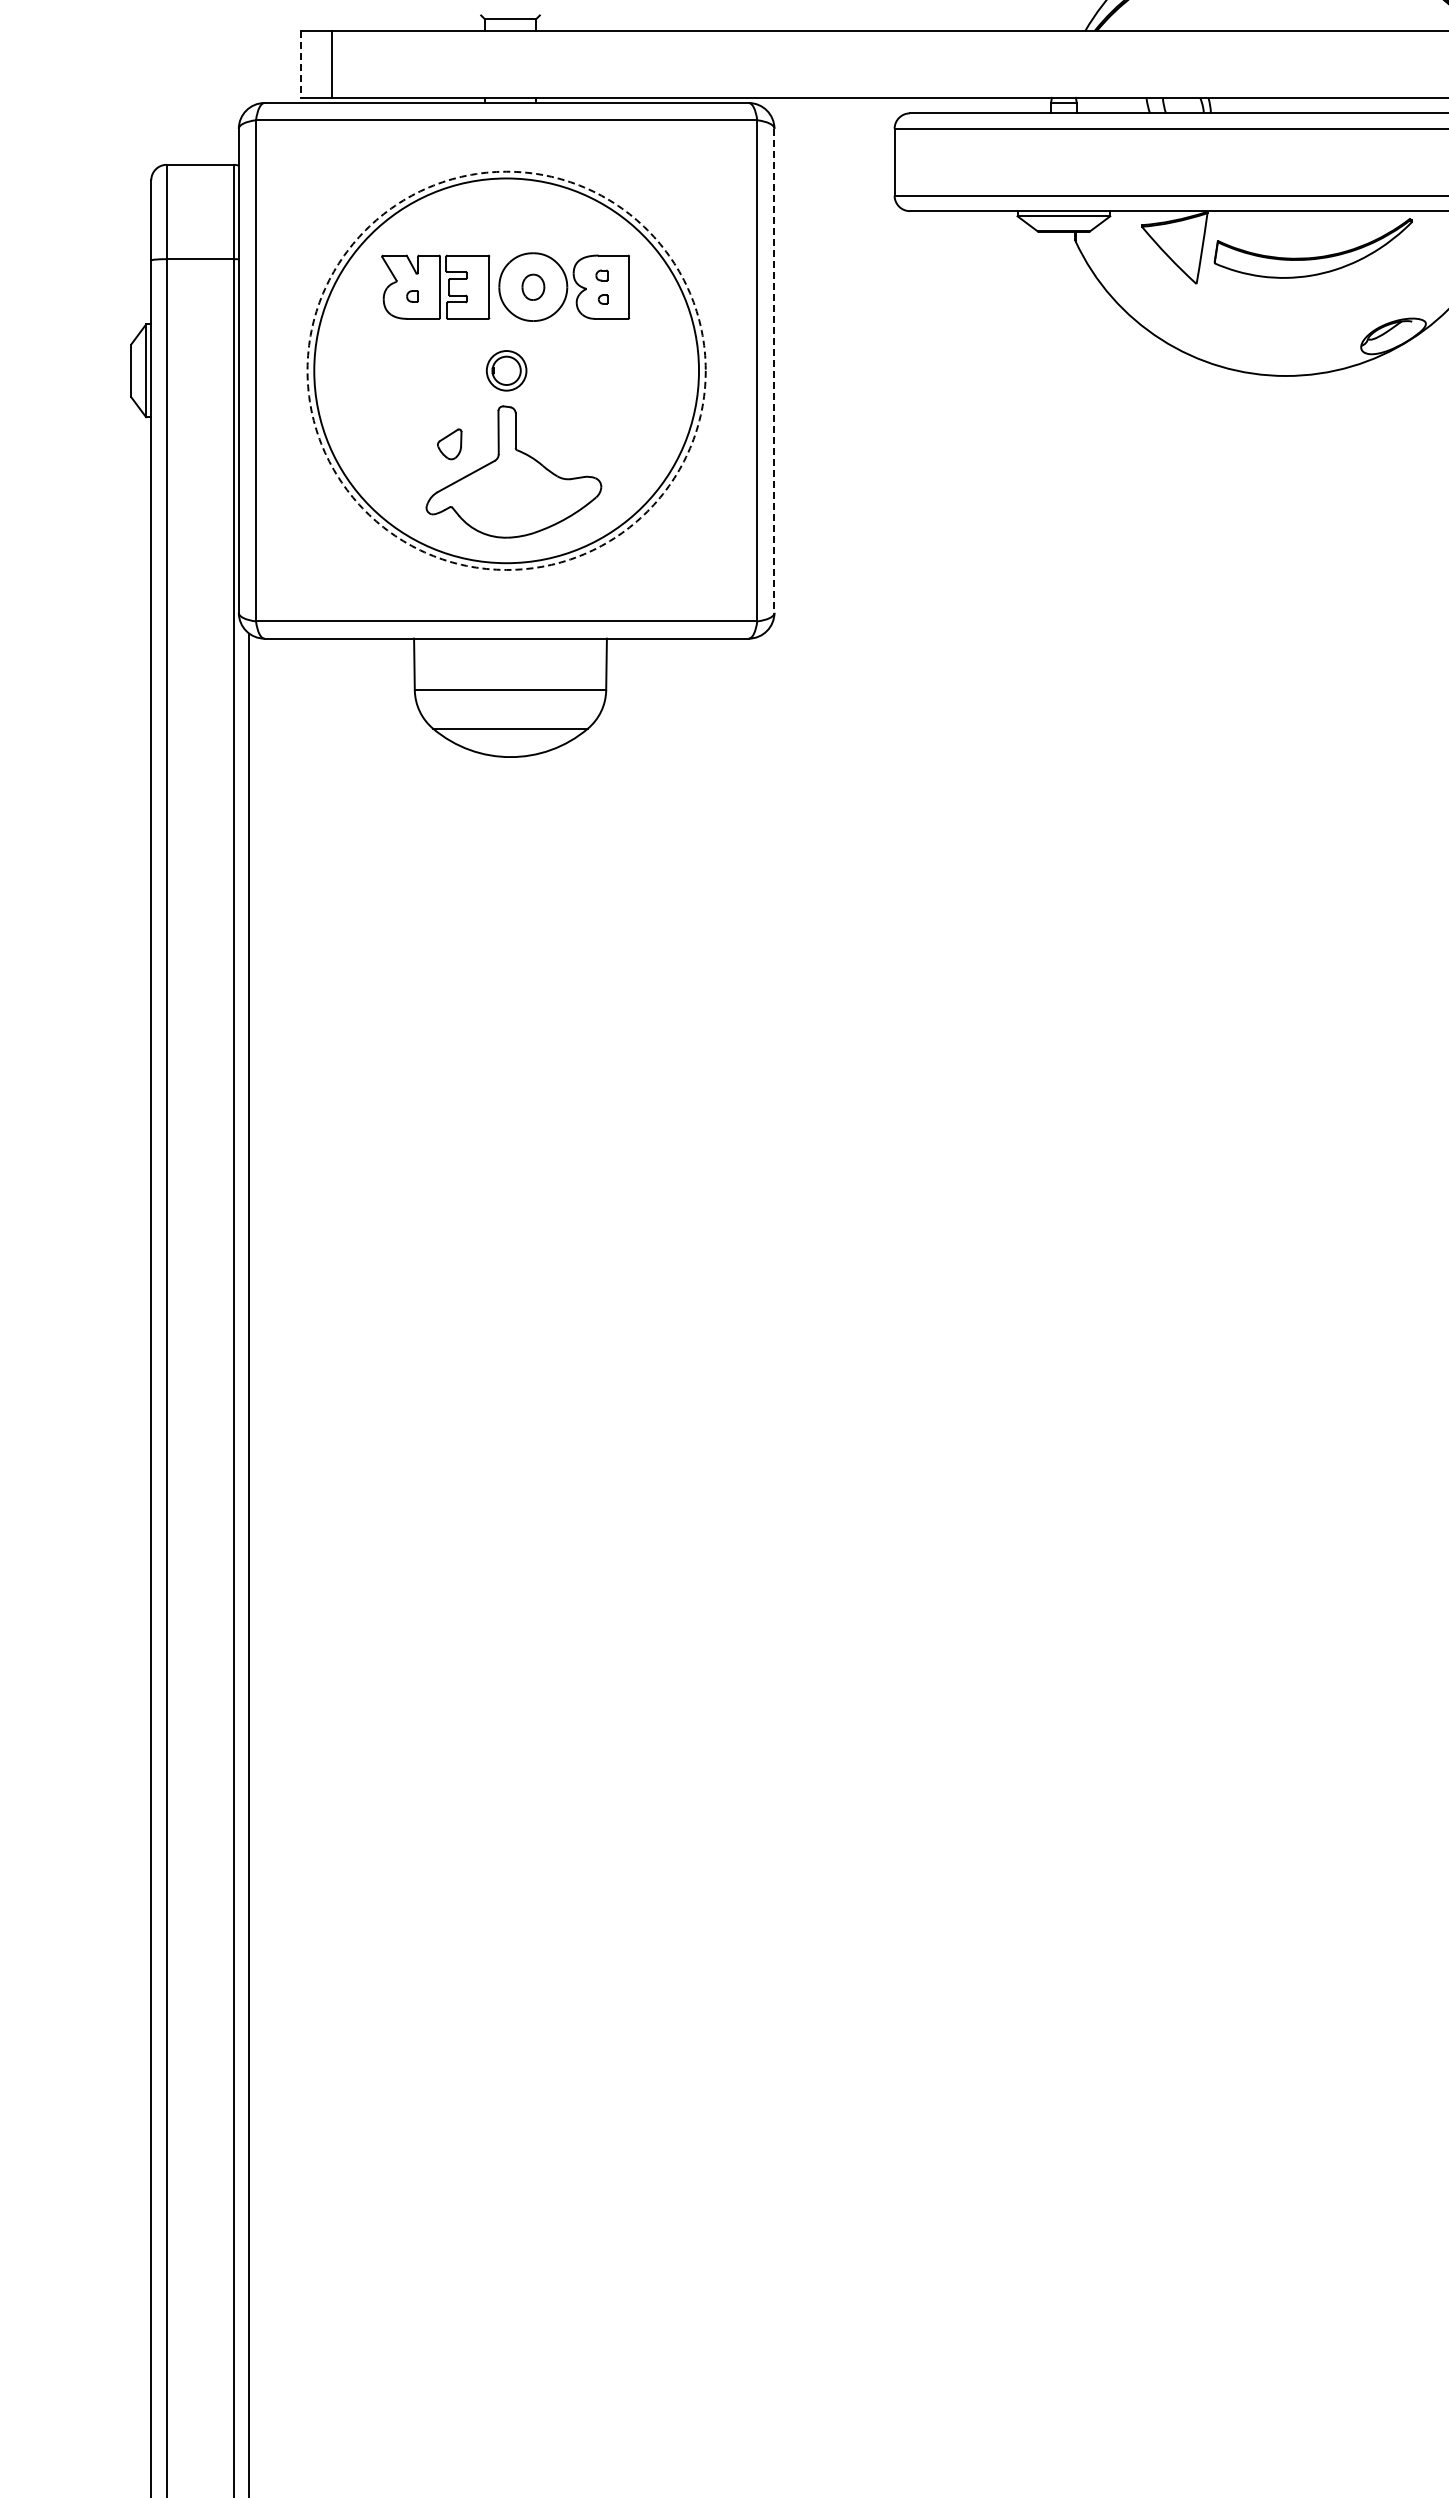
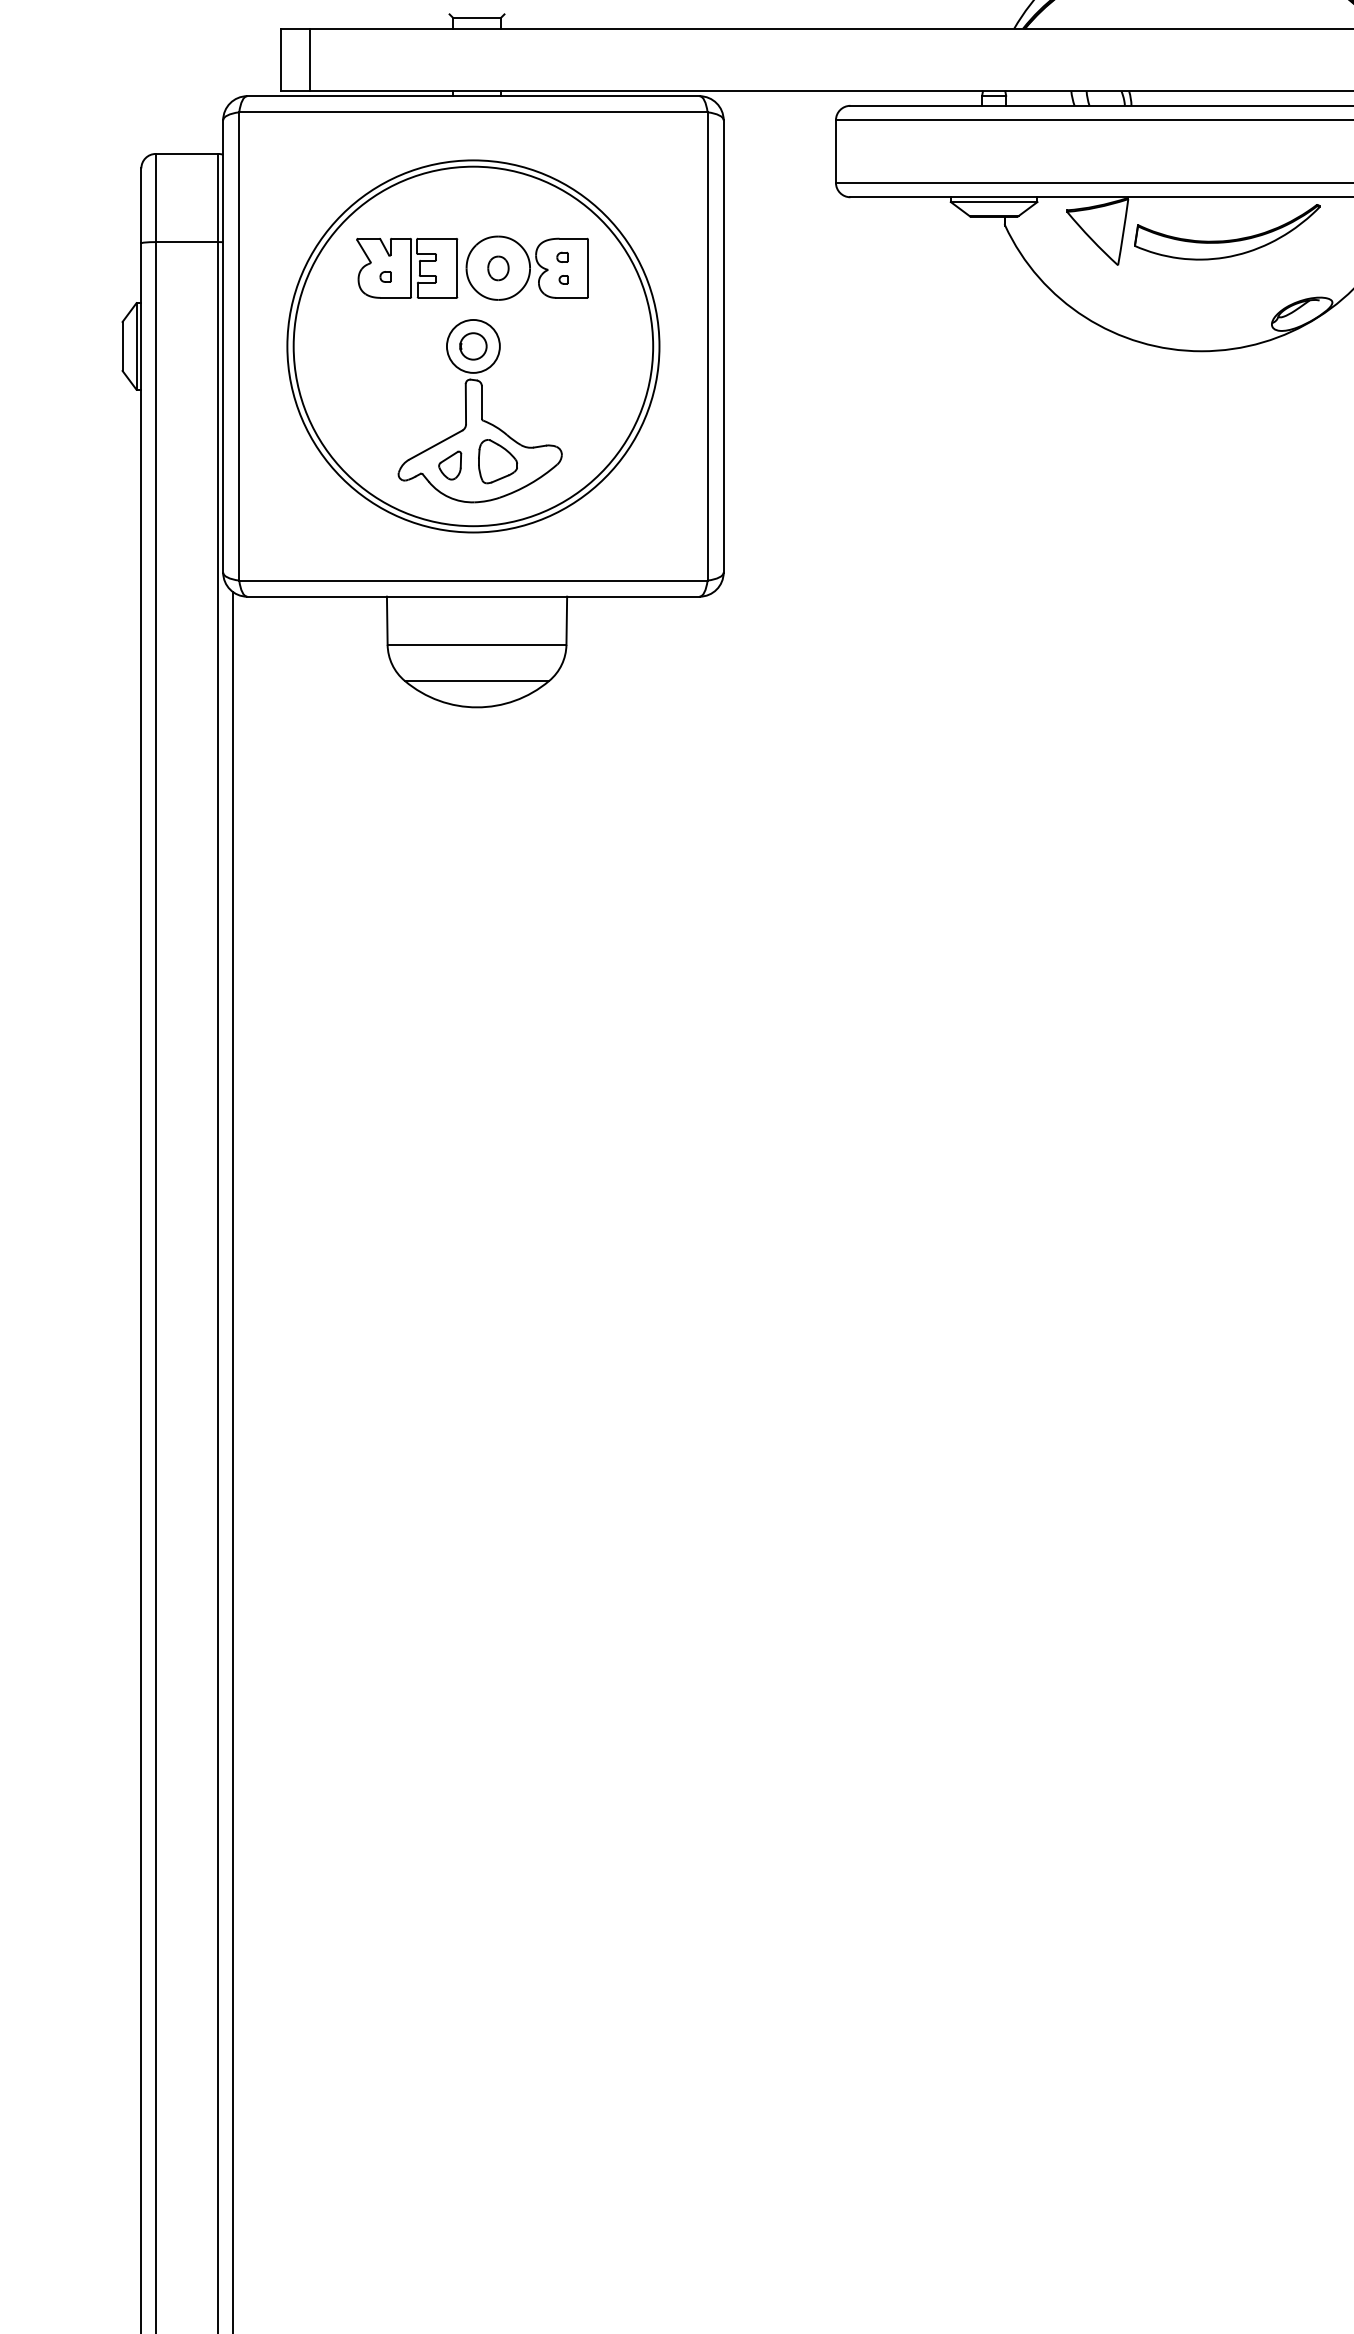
line: (300, 64) -> (280, 60), dashed -> solid
circle: (506, 370) -> (473, 346), dashed -> solid
circle: (506, 370) -> (473, 346), size x1.43
line: (774, 371) -> (723, 347), dashed -> solid
part: (449, 444) -> (449, 465), moved
part: (532, 494) -> (497, 461), added

